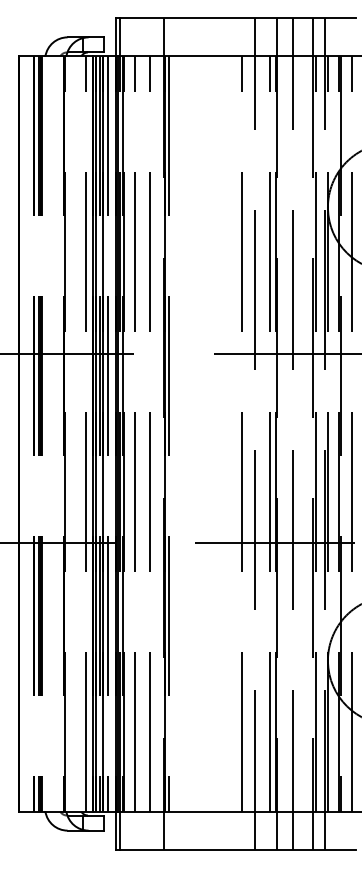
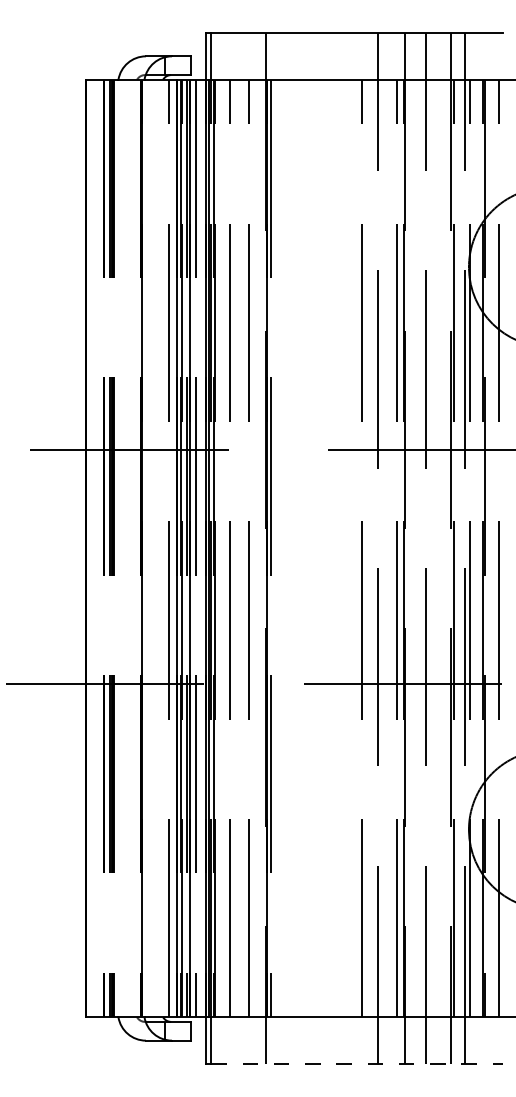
line: (238, 849) -> (357, 1064), solid -> dashed

